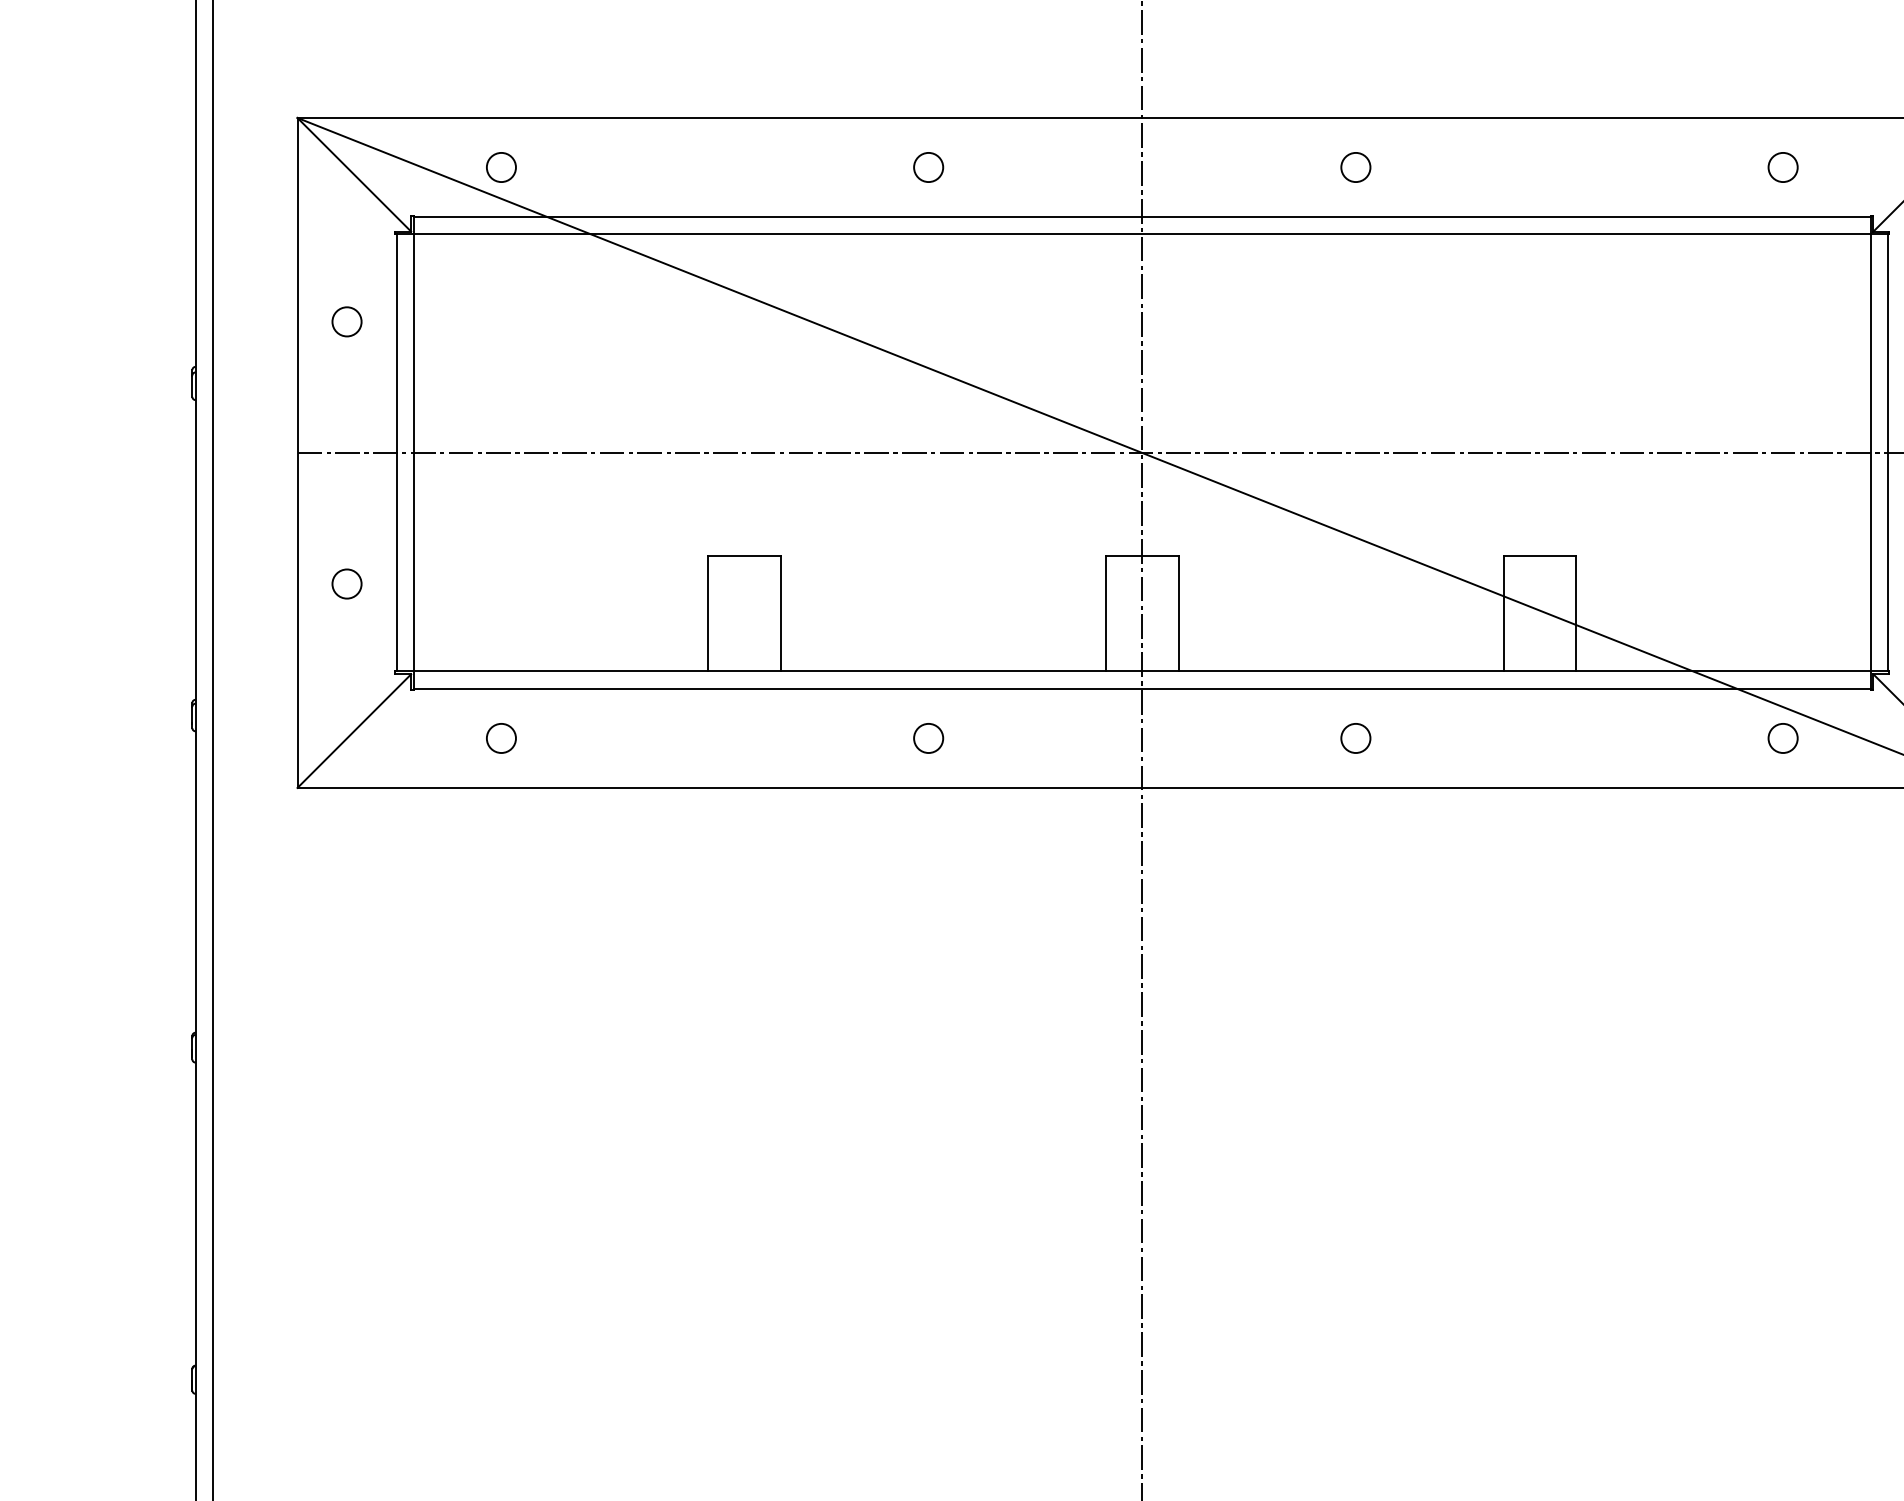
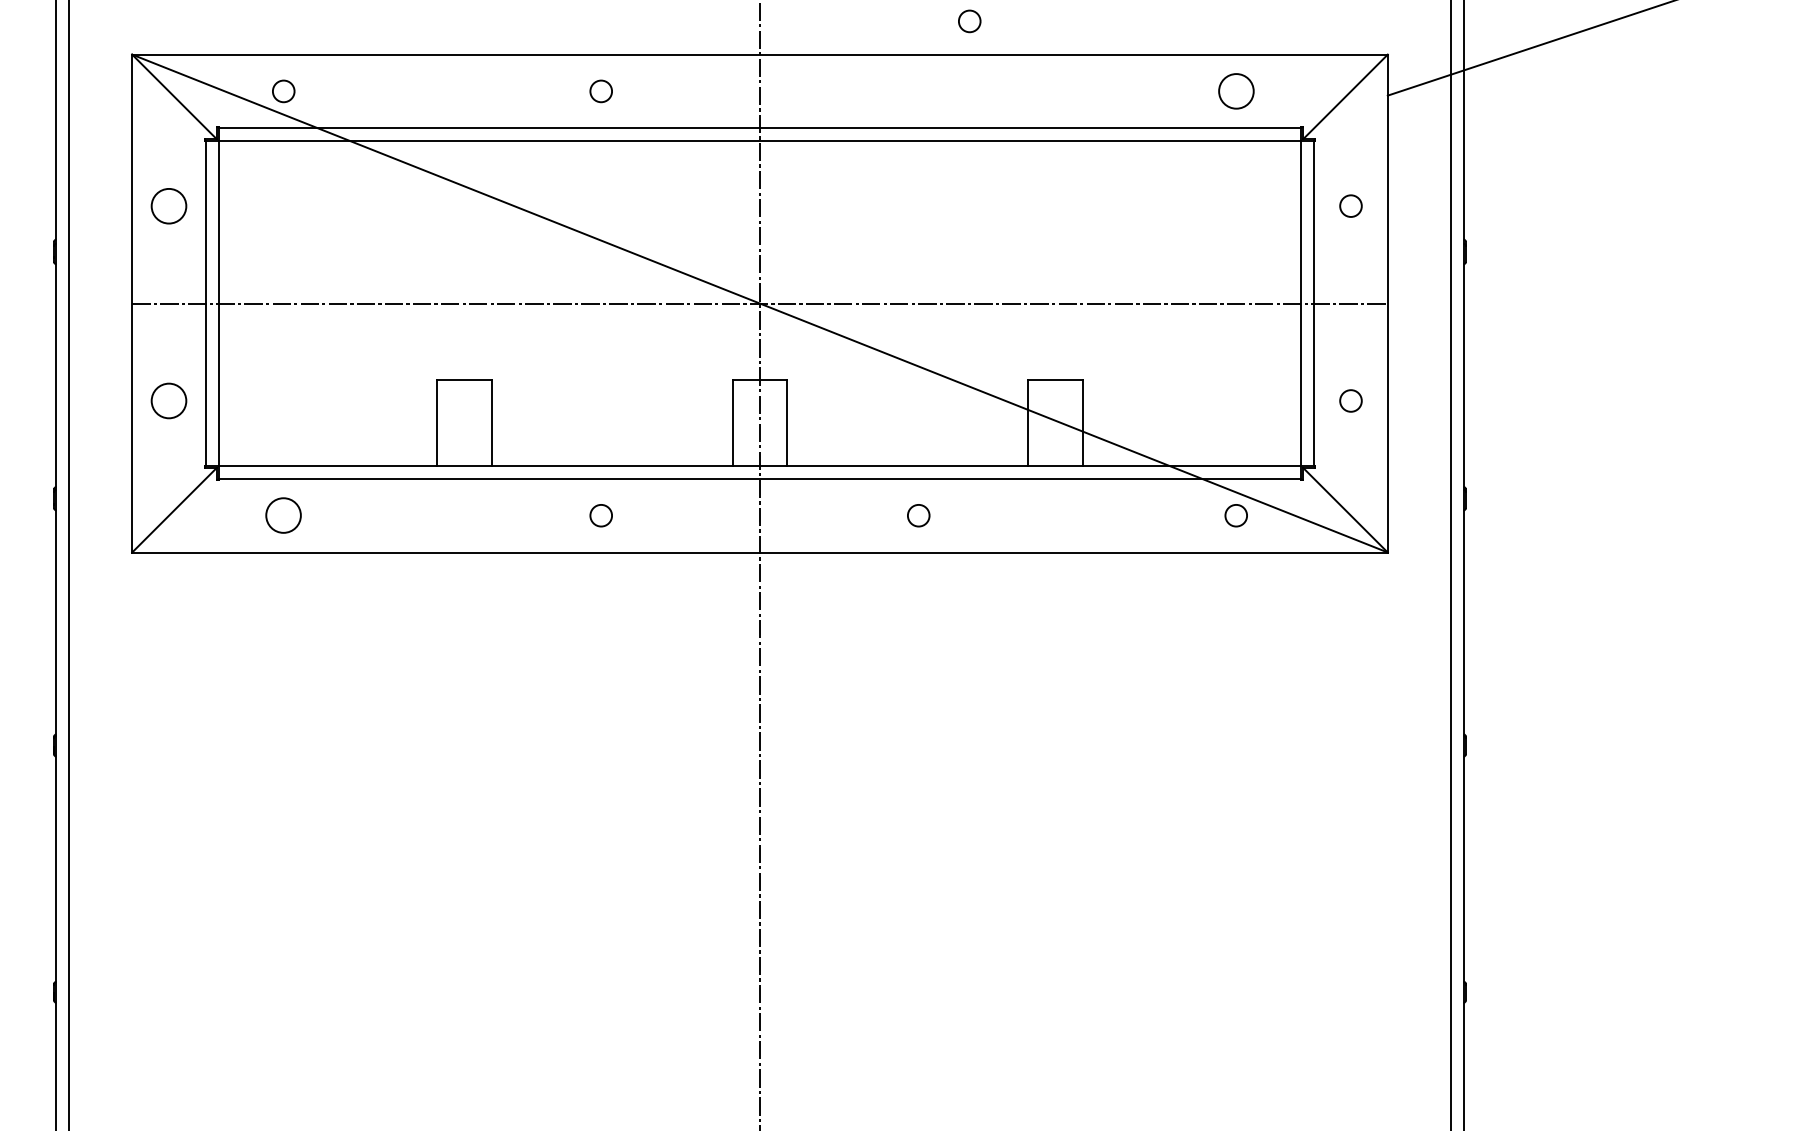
circle: (1355, 167) -> (969, 21), moved
circle: (1782, 167) -> (1235, 91), size x1.6
circle: (346, 320) -> (168, 205), size x1.6
circle: (346, 583) -> (168, 400), size x1.6
circle: (501, 738) -> (283, 515), size x1.6

